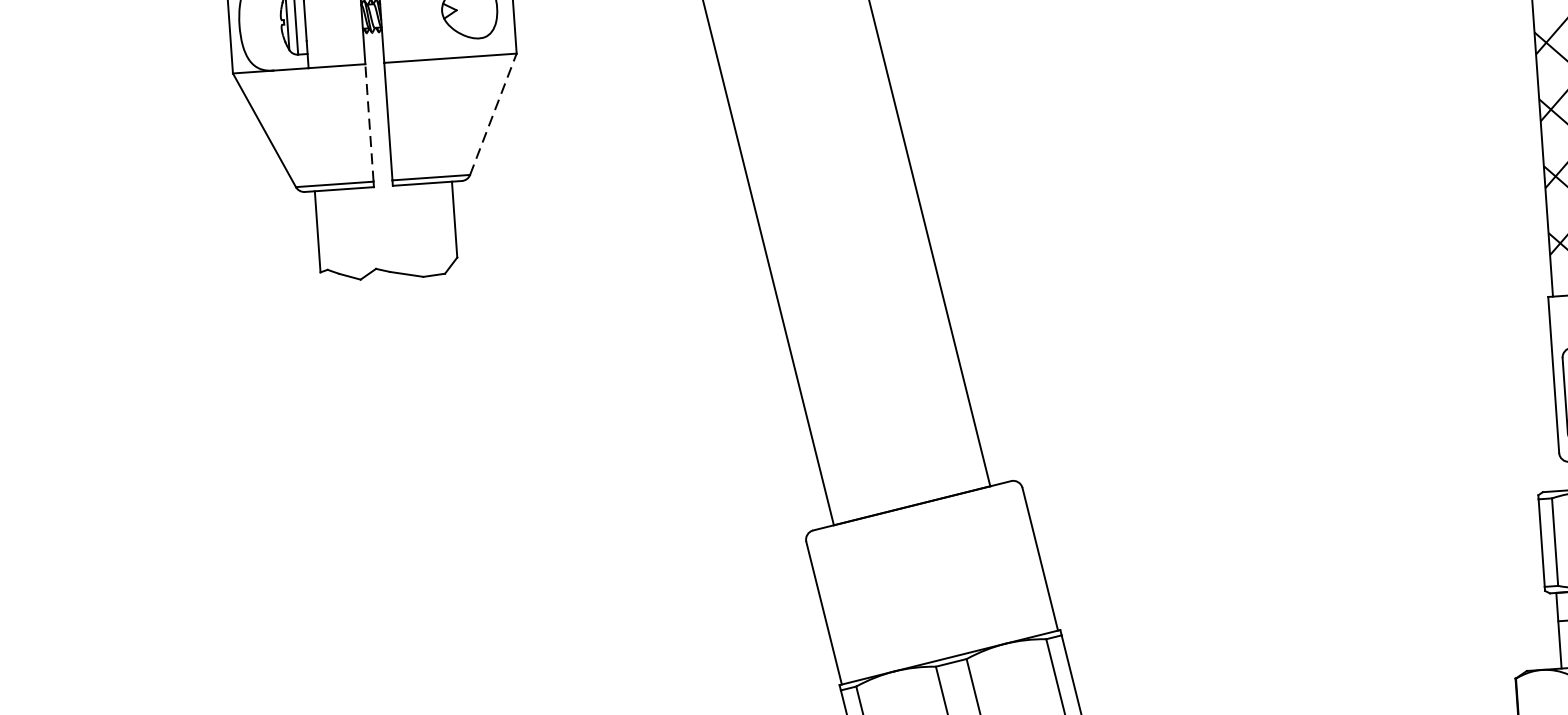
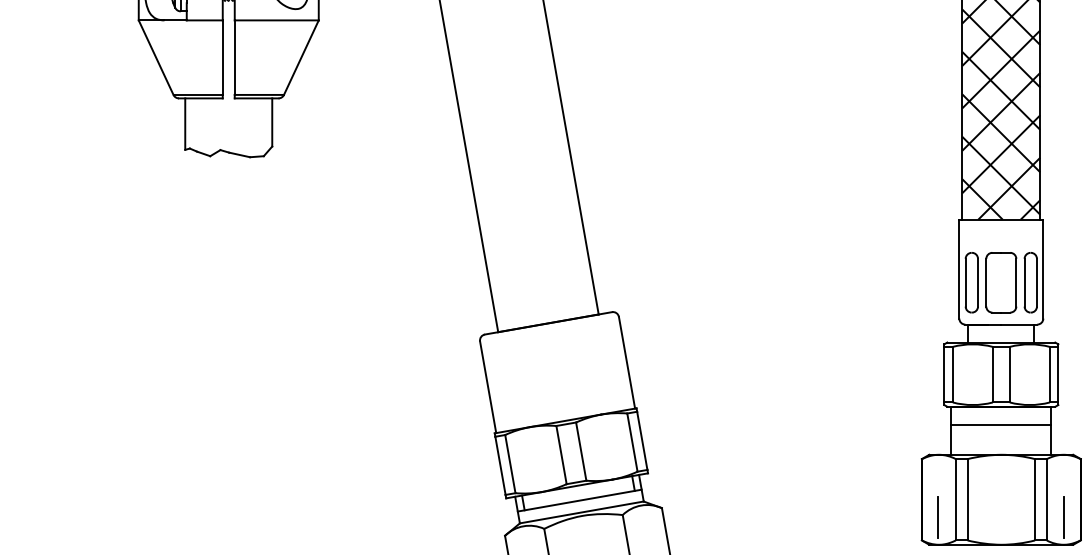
line: (493, 114) -> (301, 57), dashed -> solid
line: (369, 122) -> (222, 57), dashed -> solid

